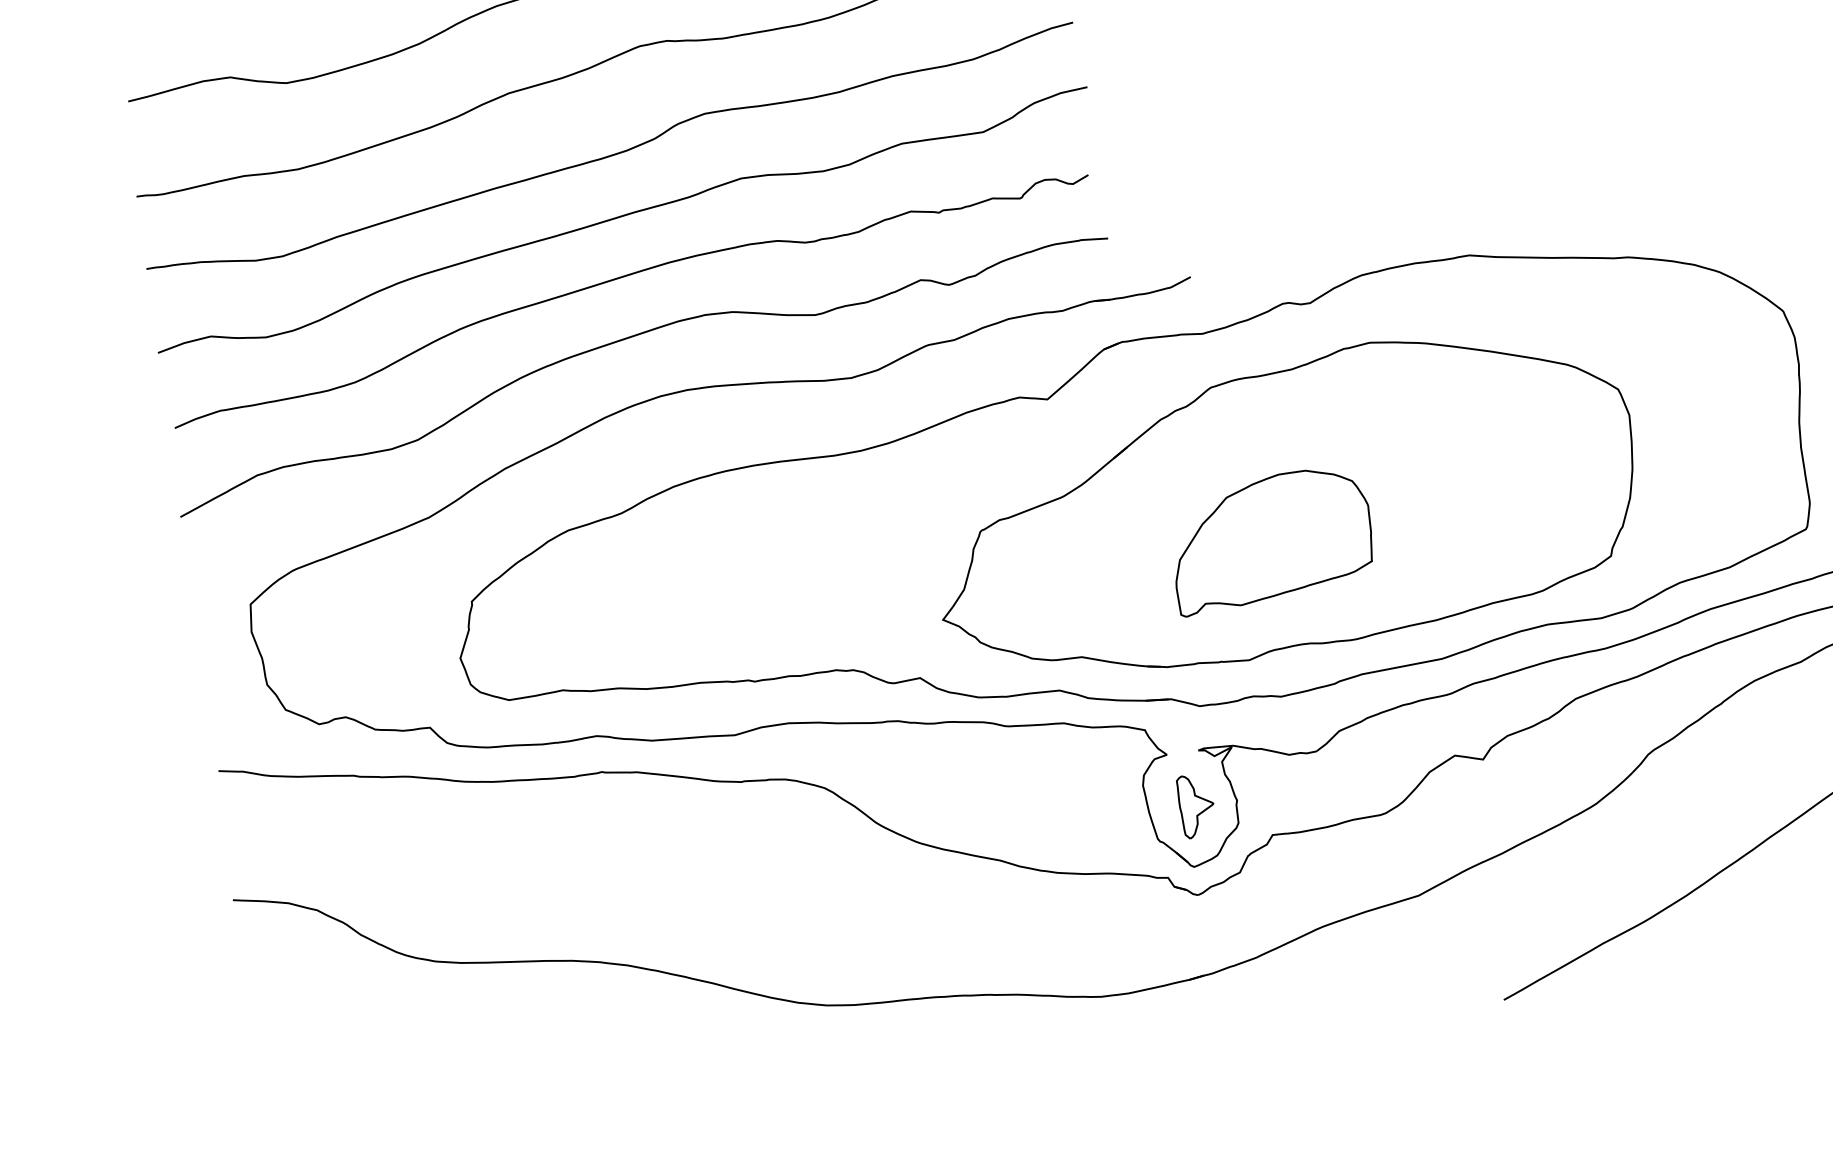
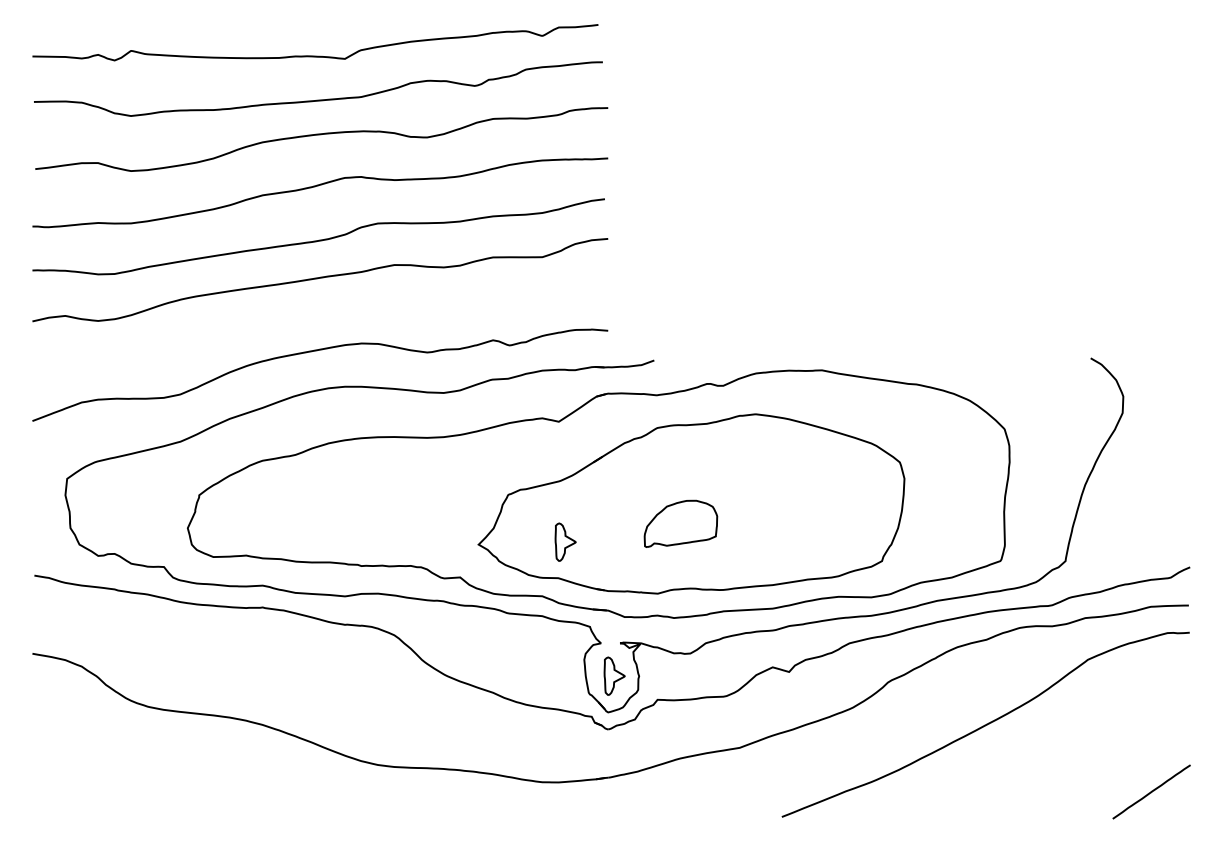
curve: (621, 279) -> (314, 315), removed
part: (1270, 539) -> (680, 523), size x0.6
part: (1085, 595) -> (565, 541), added

